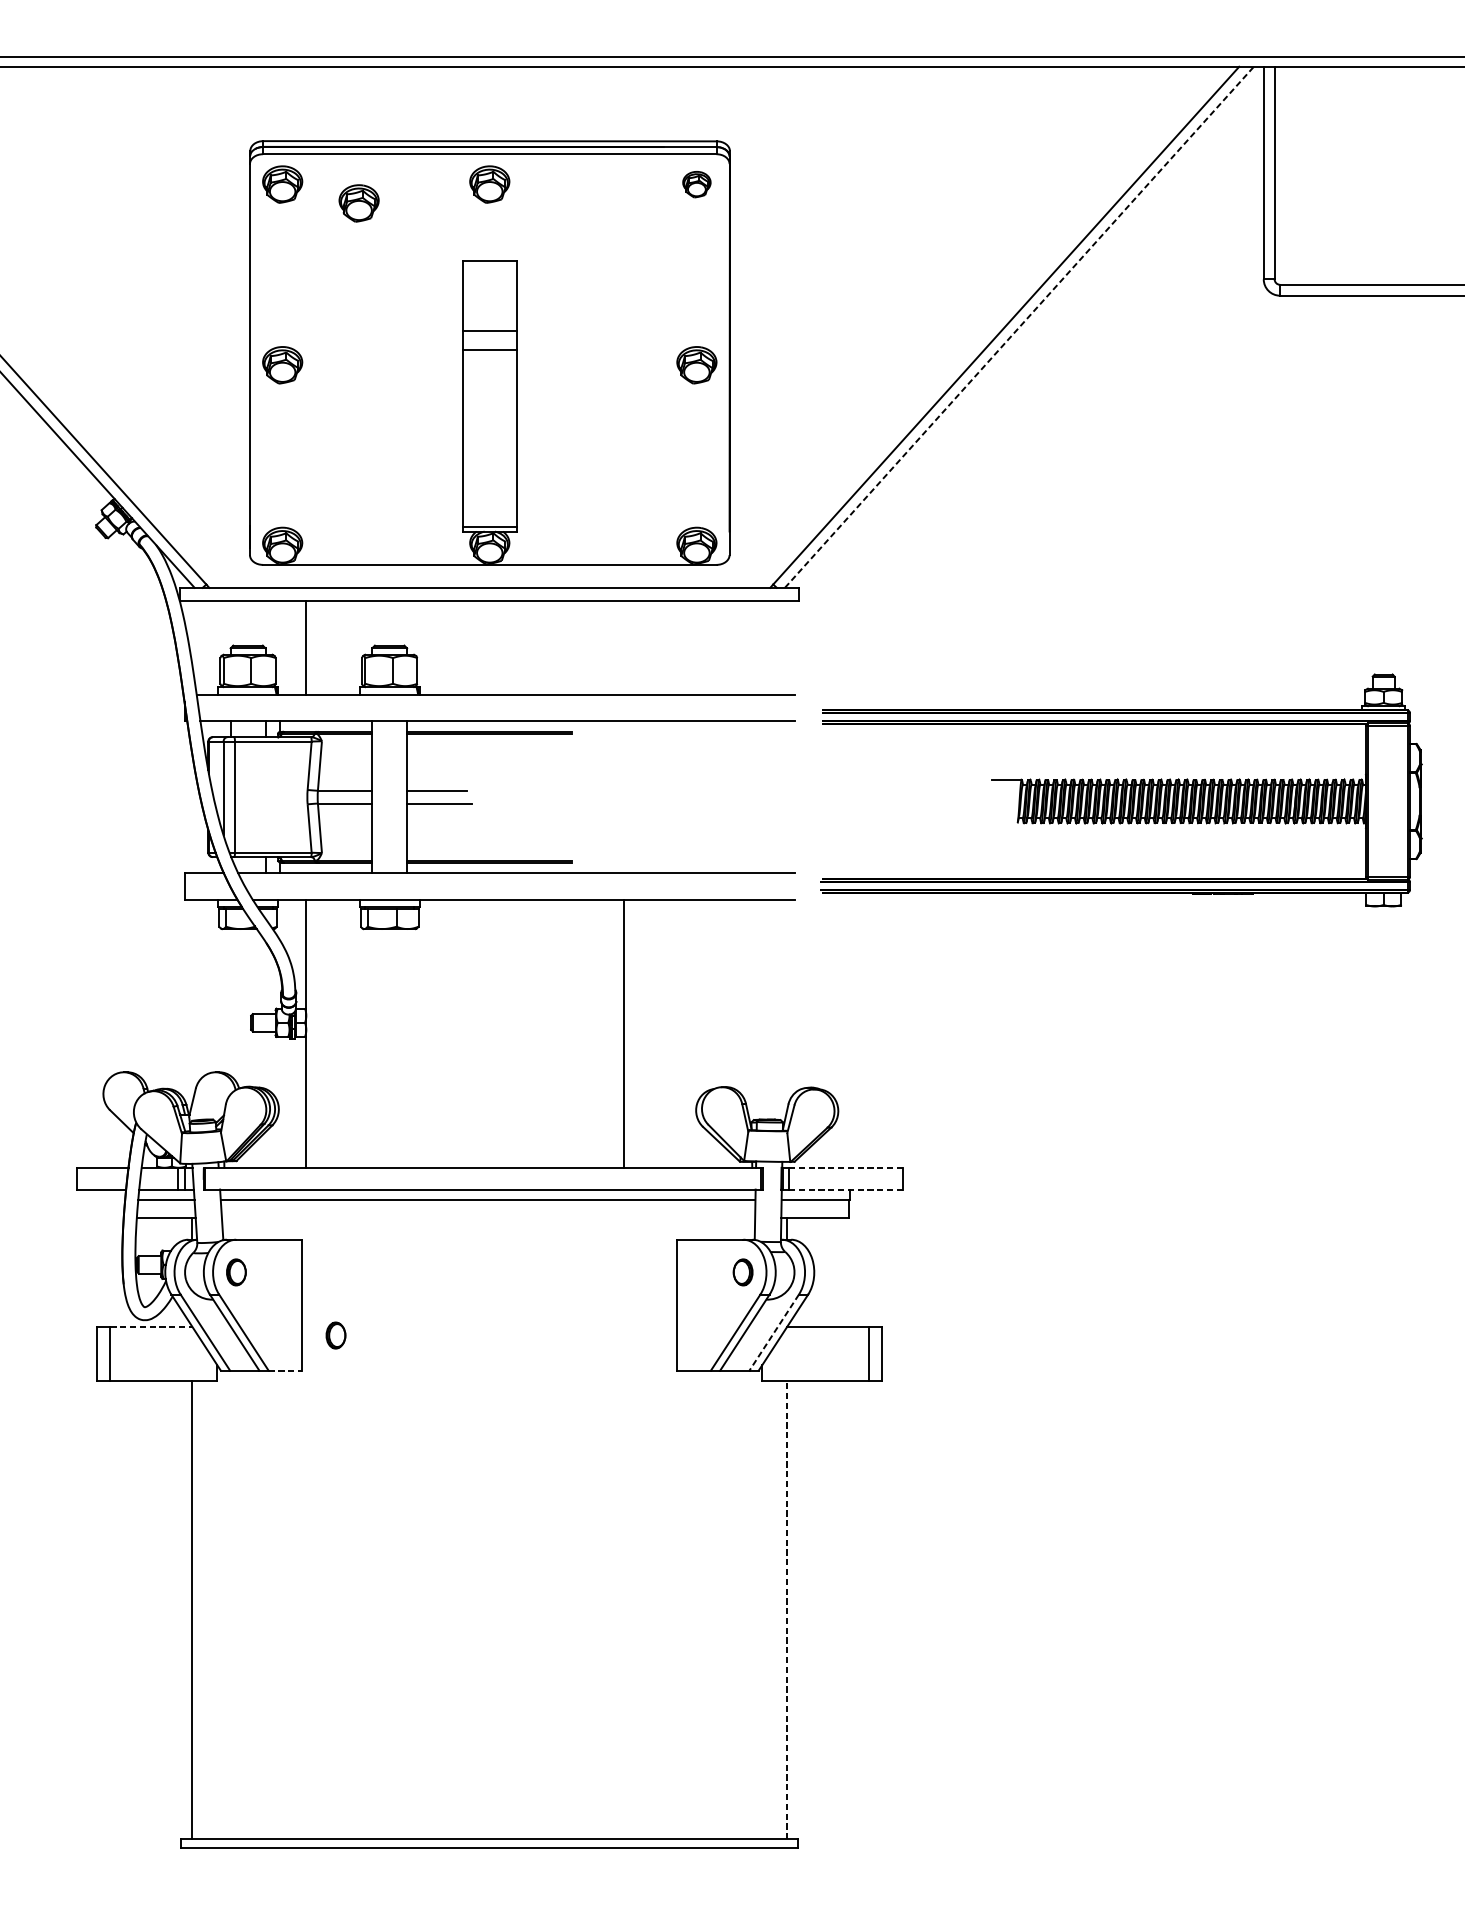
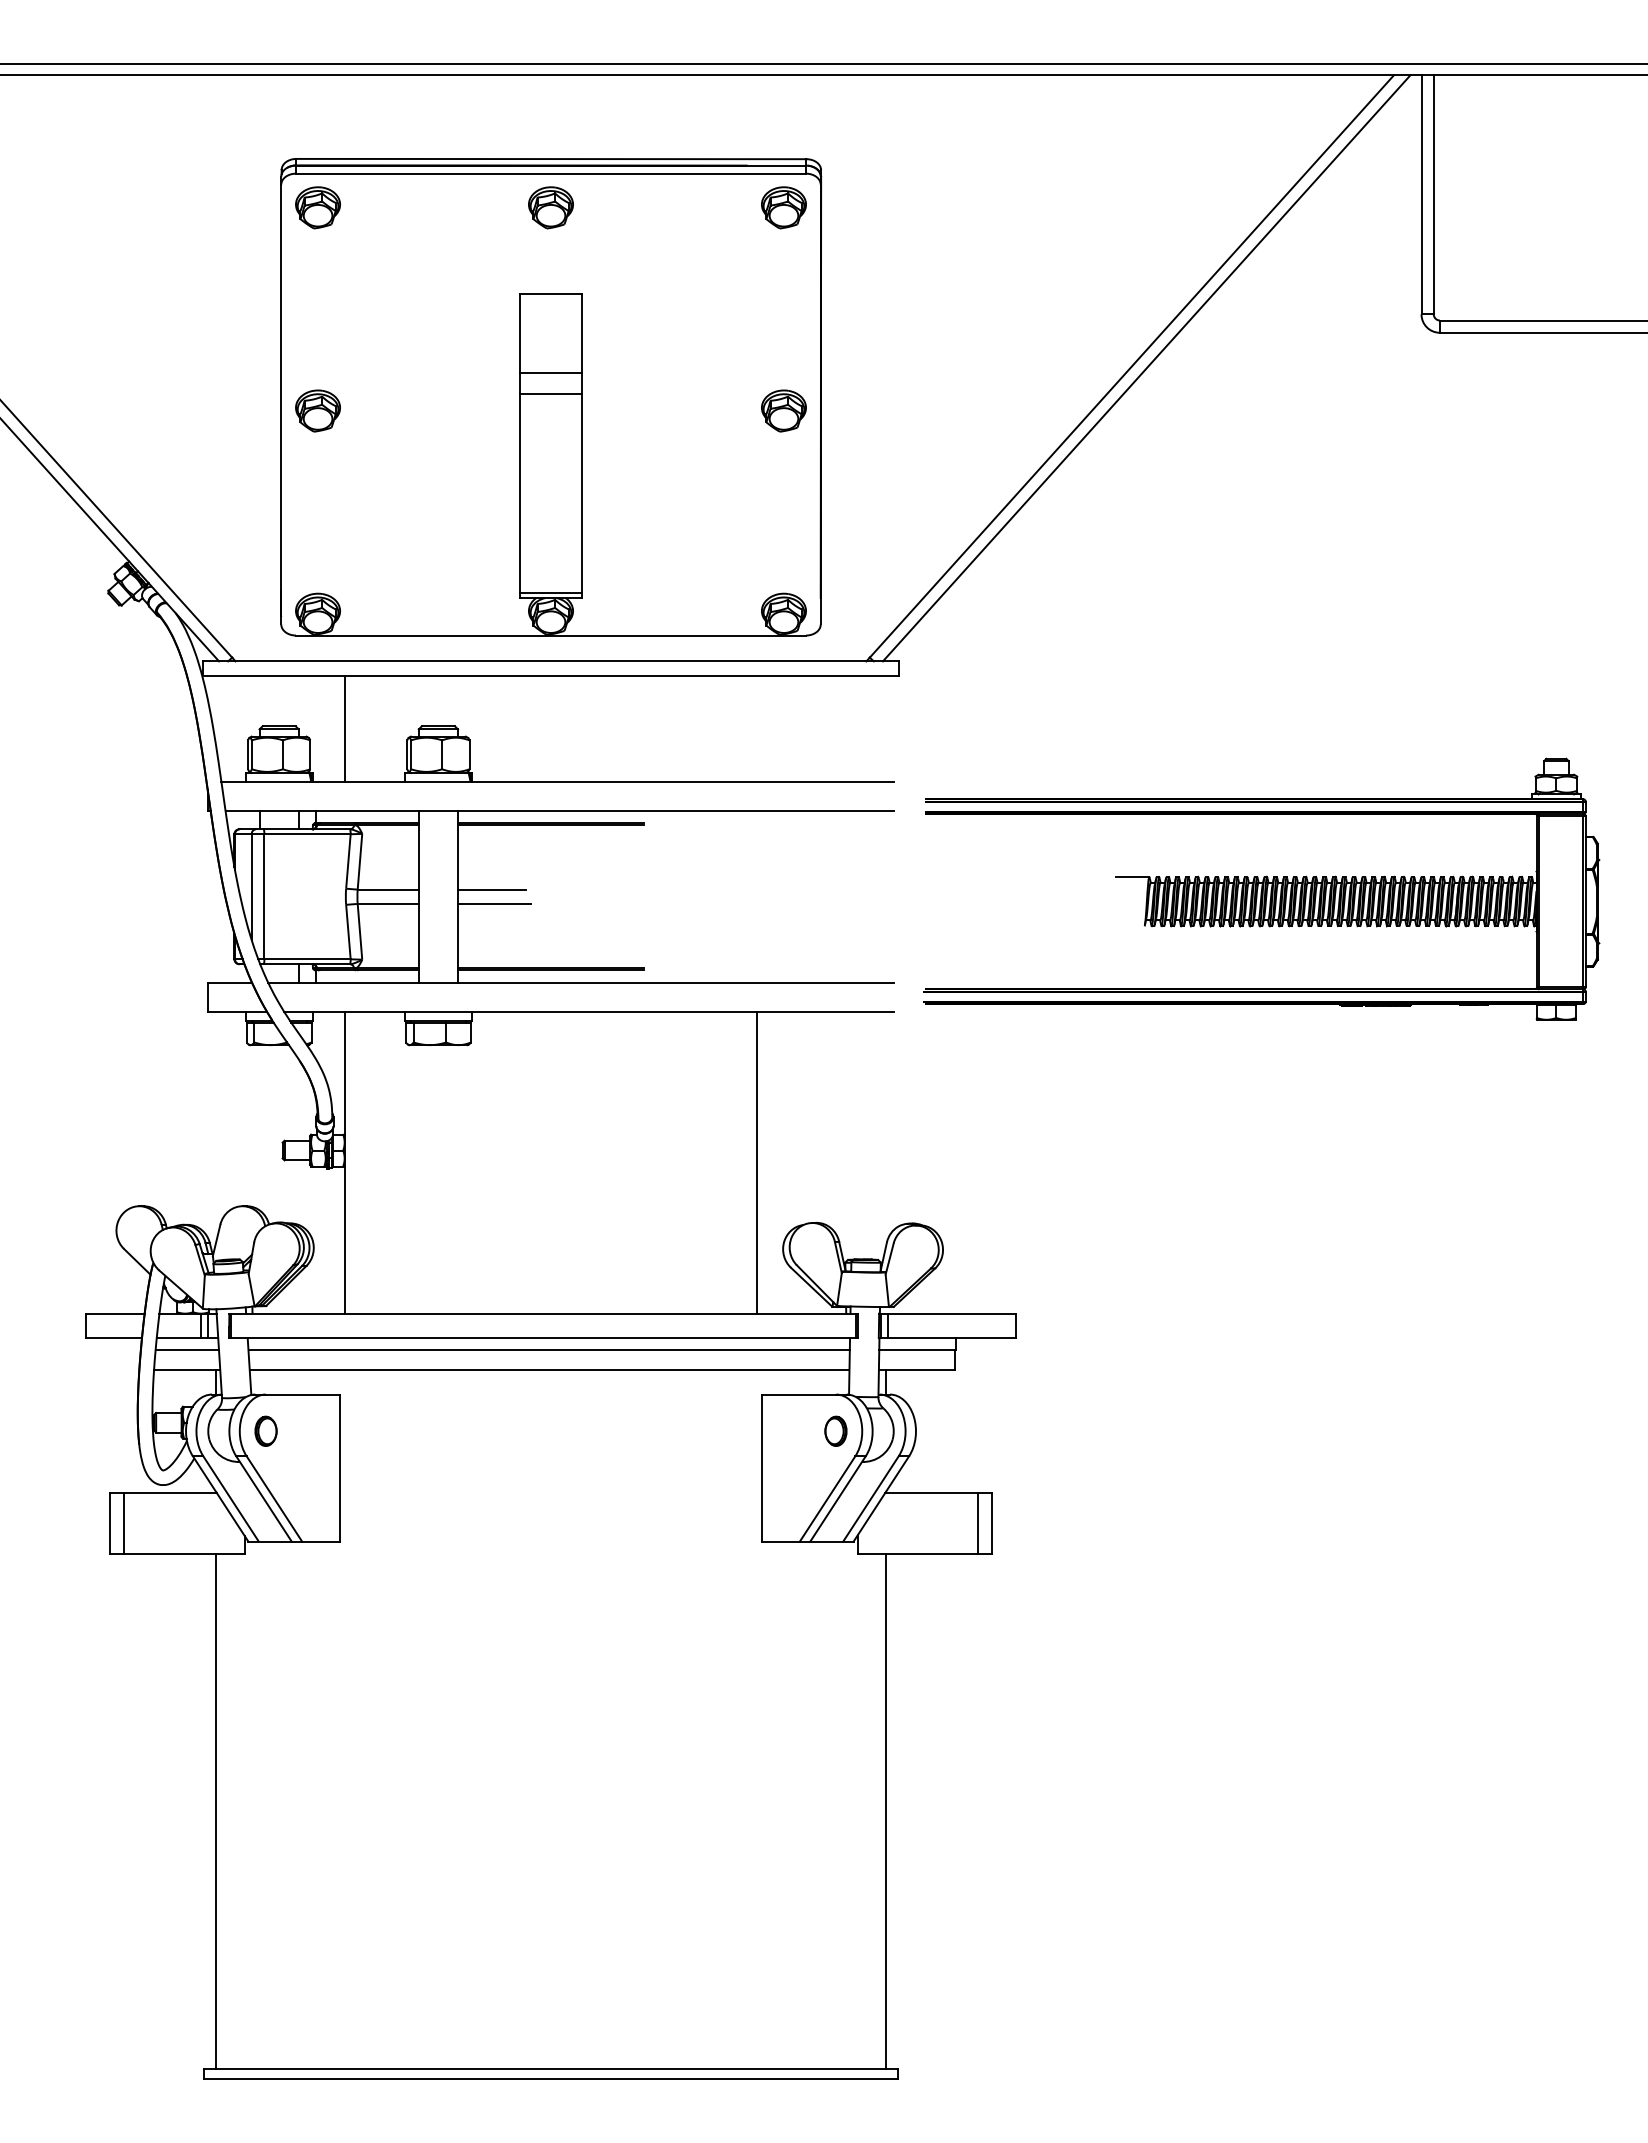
part: (696, 184) -> (783, 207), size x1.43
part: (358, 202) -> (403, 228), removed
line: (1020, 326) -> (1147, 367), dashed -> solid
line: (624, 1033) -> (757, 1162), moved
line: (845, 1167) -> (951, 1313), dashed -> solid
line: (845, 1189) -> (951, 1338), dashed -> solid
line: (488, 1218) -> (549, 1370), added
line: (151, 1326) -> (170, 1492), dashed -> solid
line: (773, 1332) -> (870, 1498), dashed -> solid
part: (335, 1334) -> (377, 1501), removed
line: (285, 1370) -> (321, 1541), dashed -> solid
line: (787, 1609) -> (885, 1810), dashed -> solid

